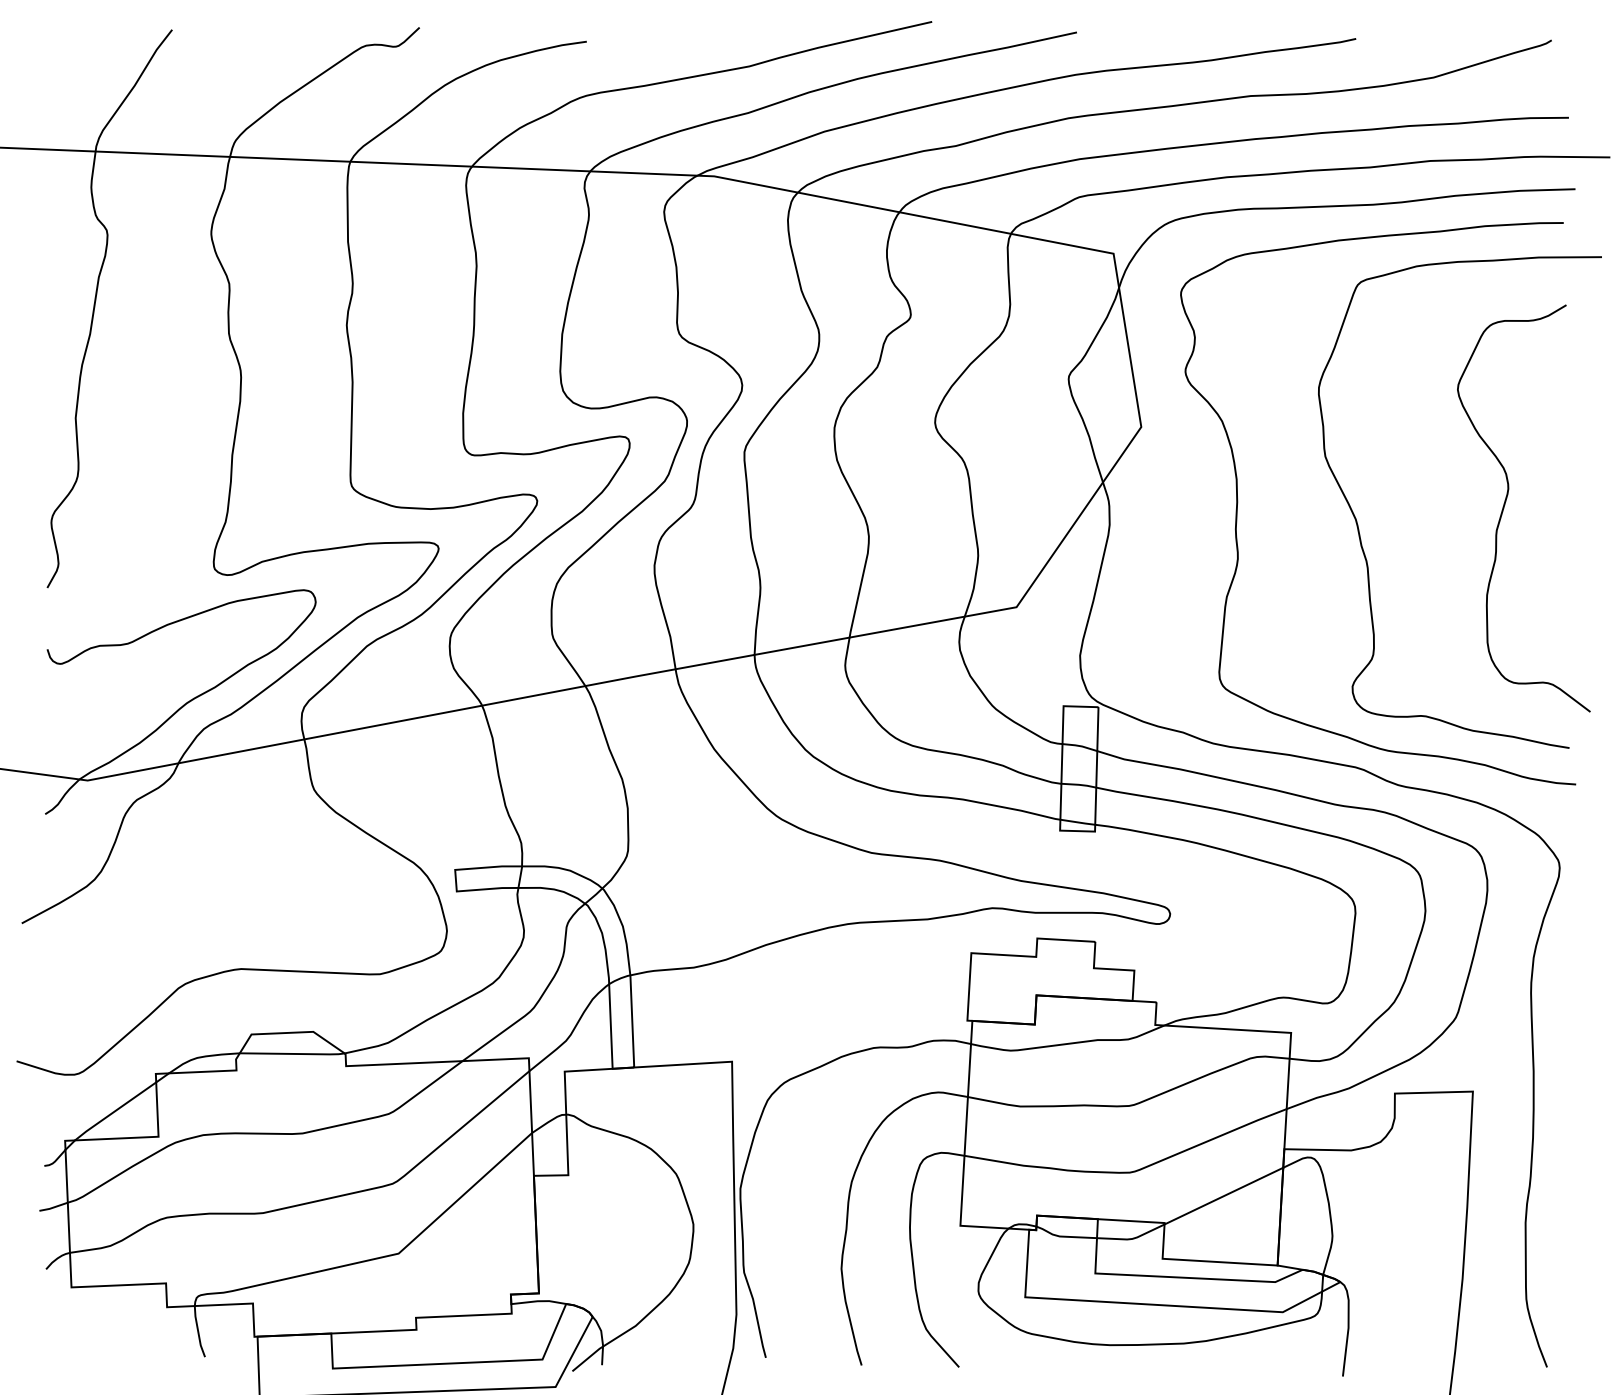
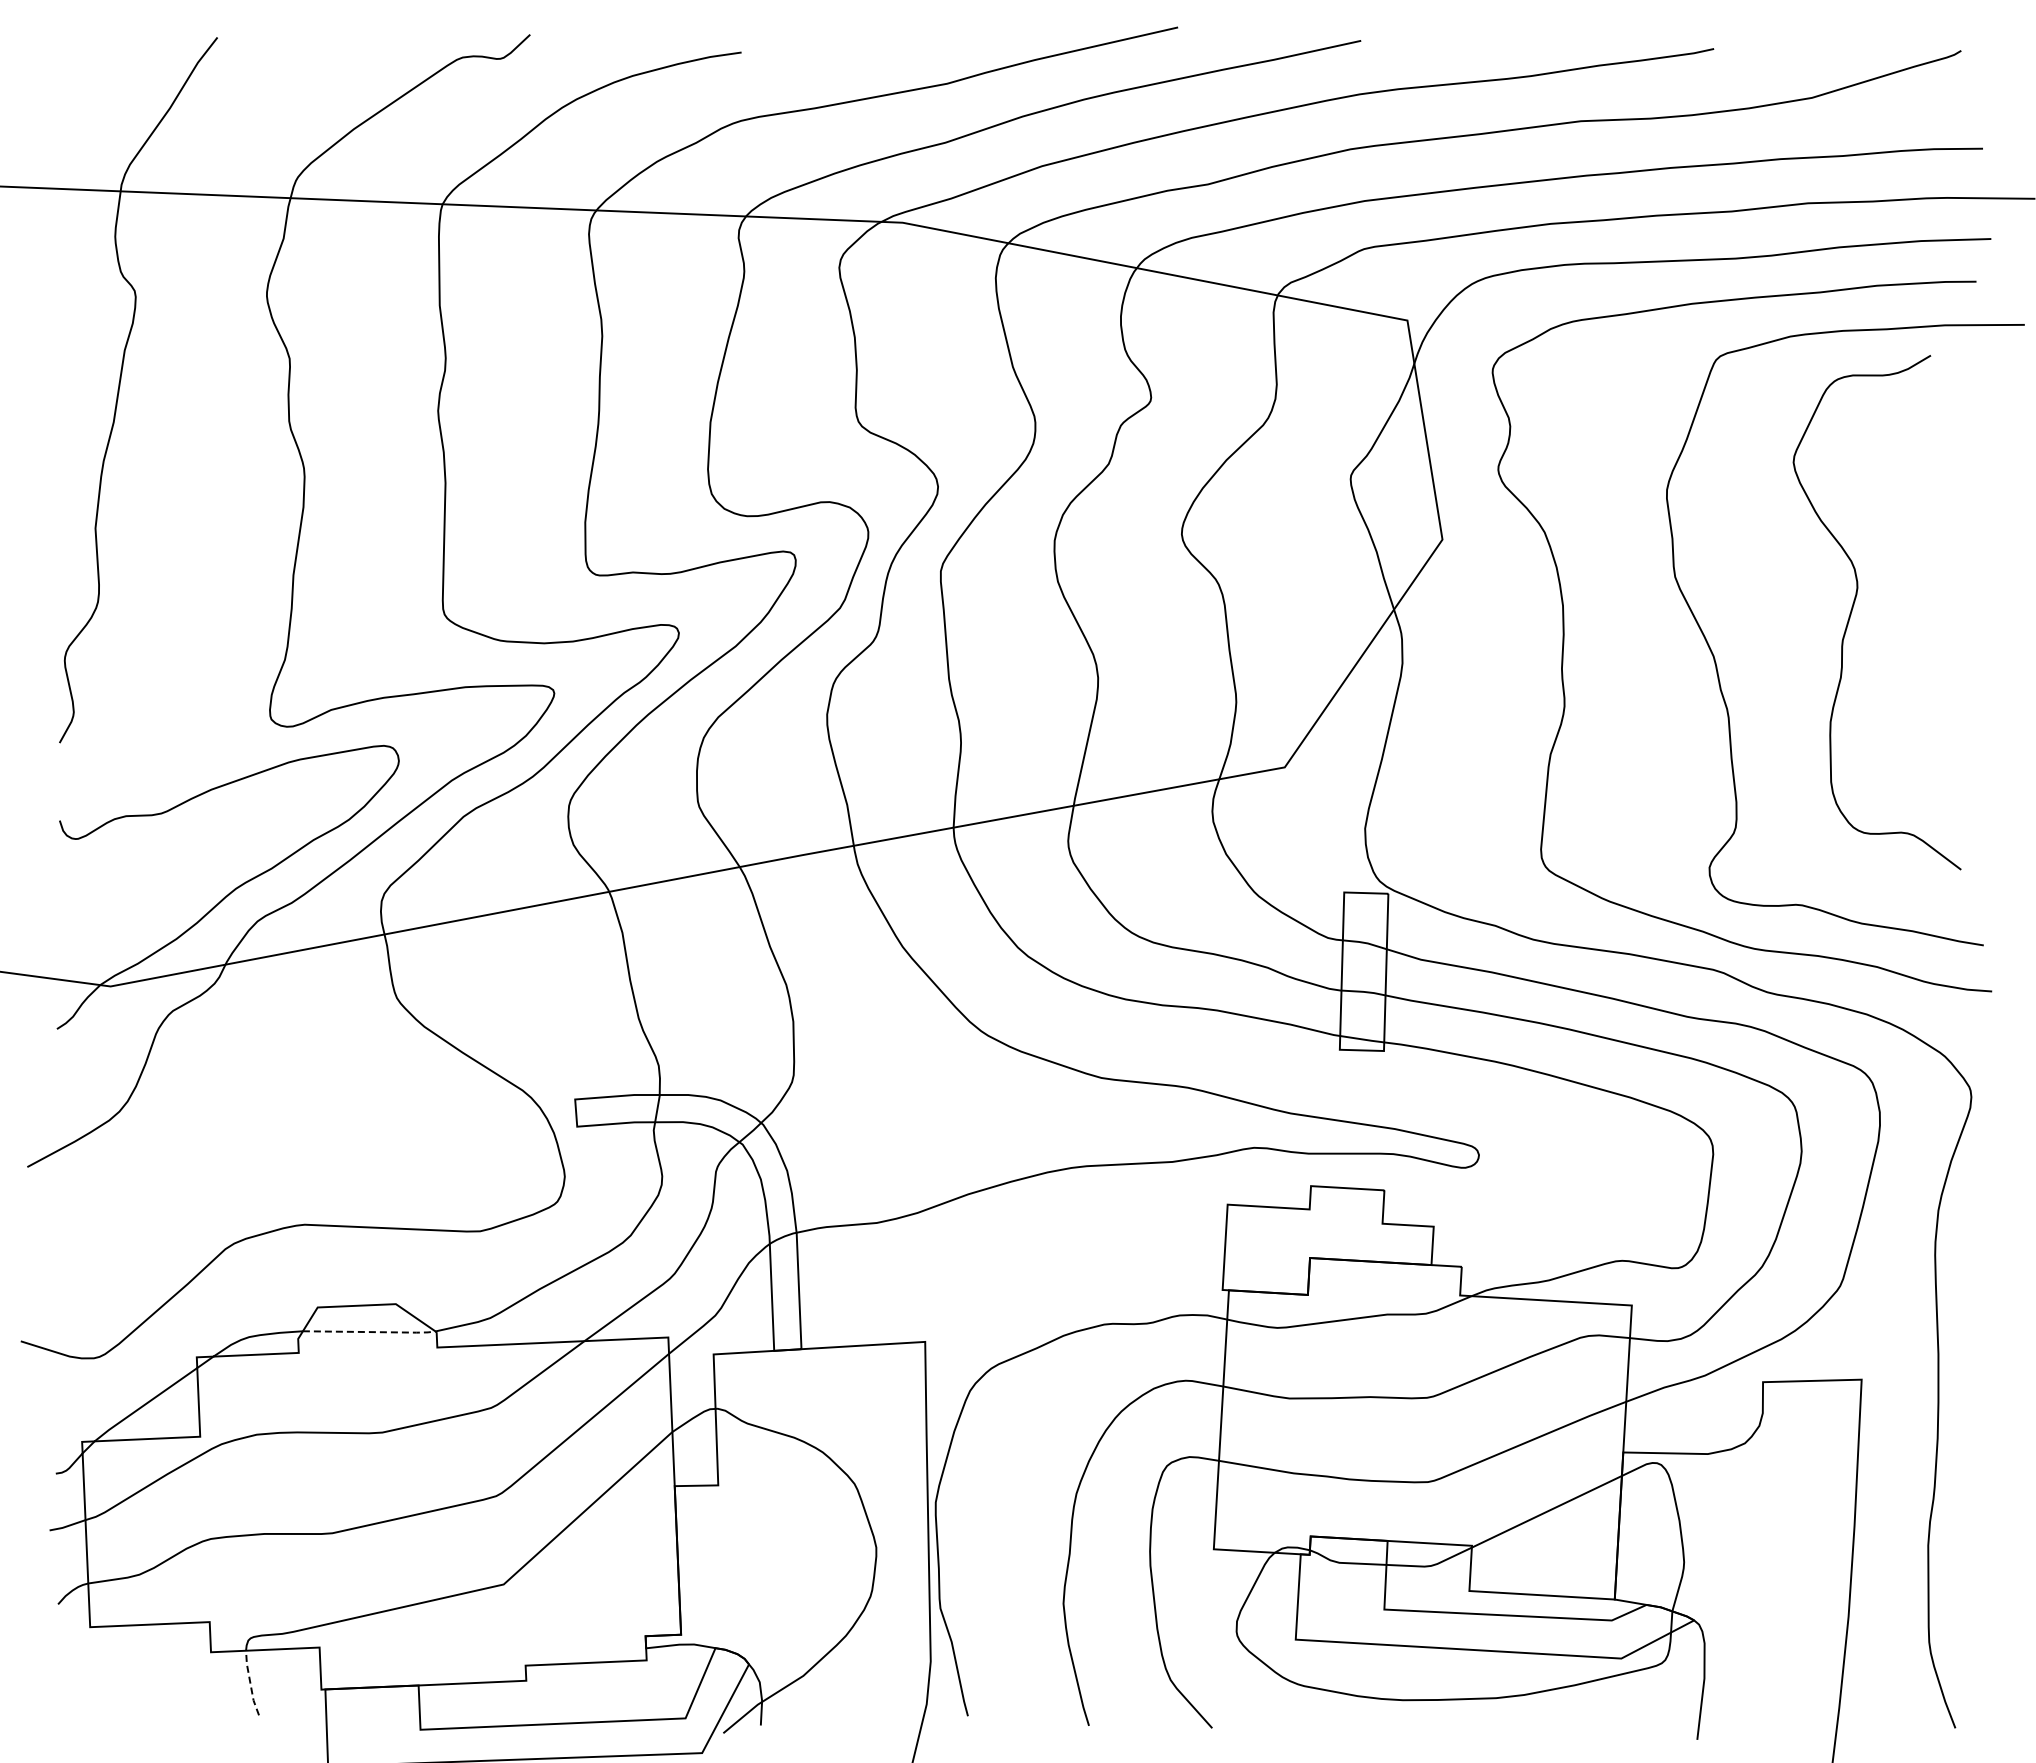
curve: (1506, 502) -> (1854, 605), moved
line: (293, 1054) -> (370, 1332), solid -> dashed
line: (198, 1331) -> (250, 1683), solid -> dashed

